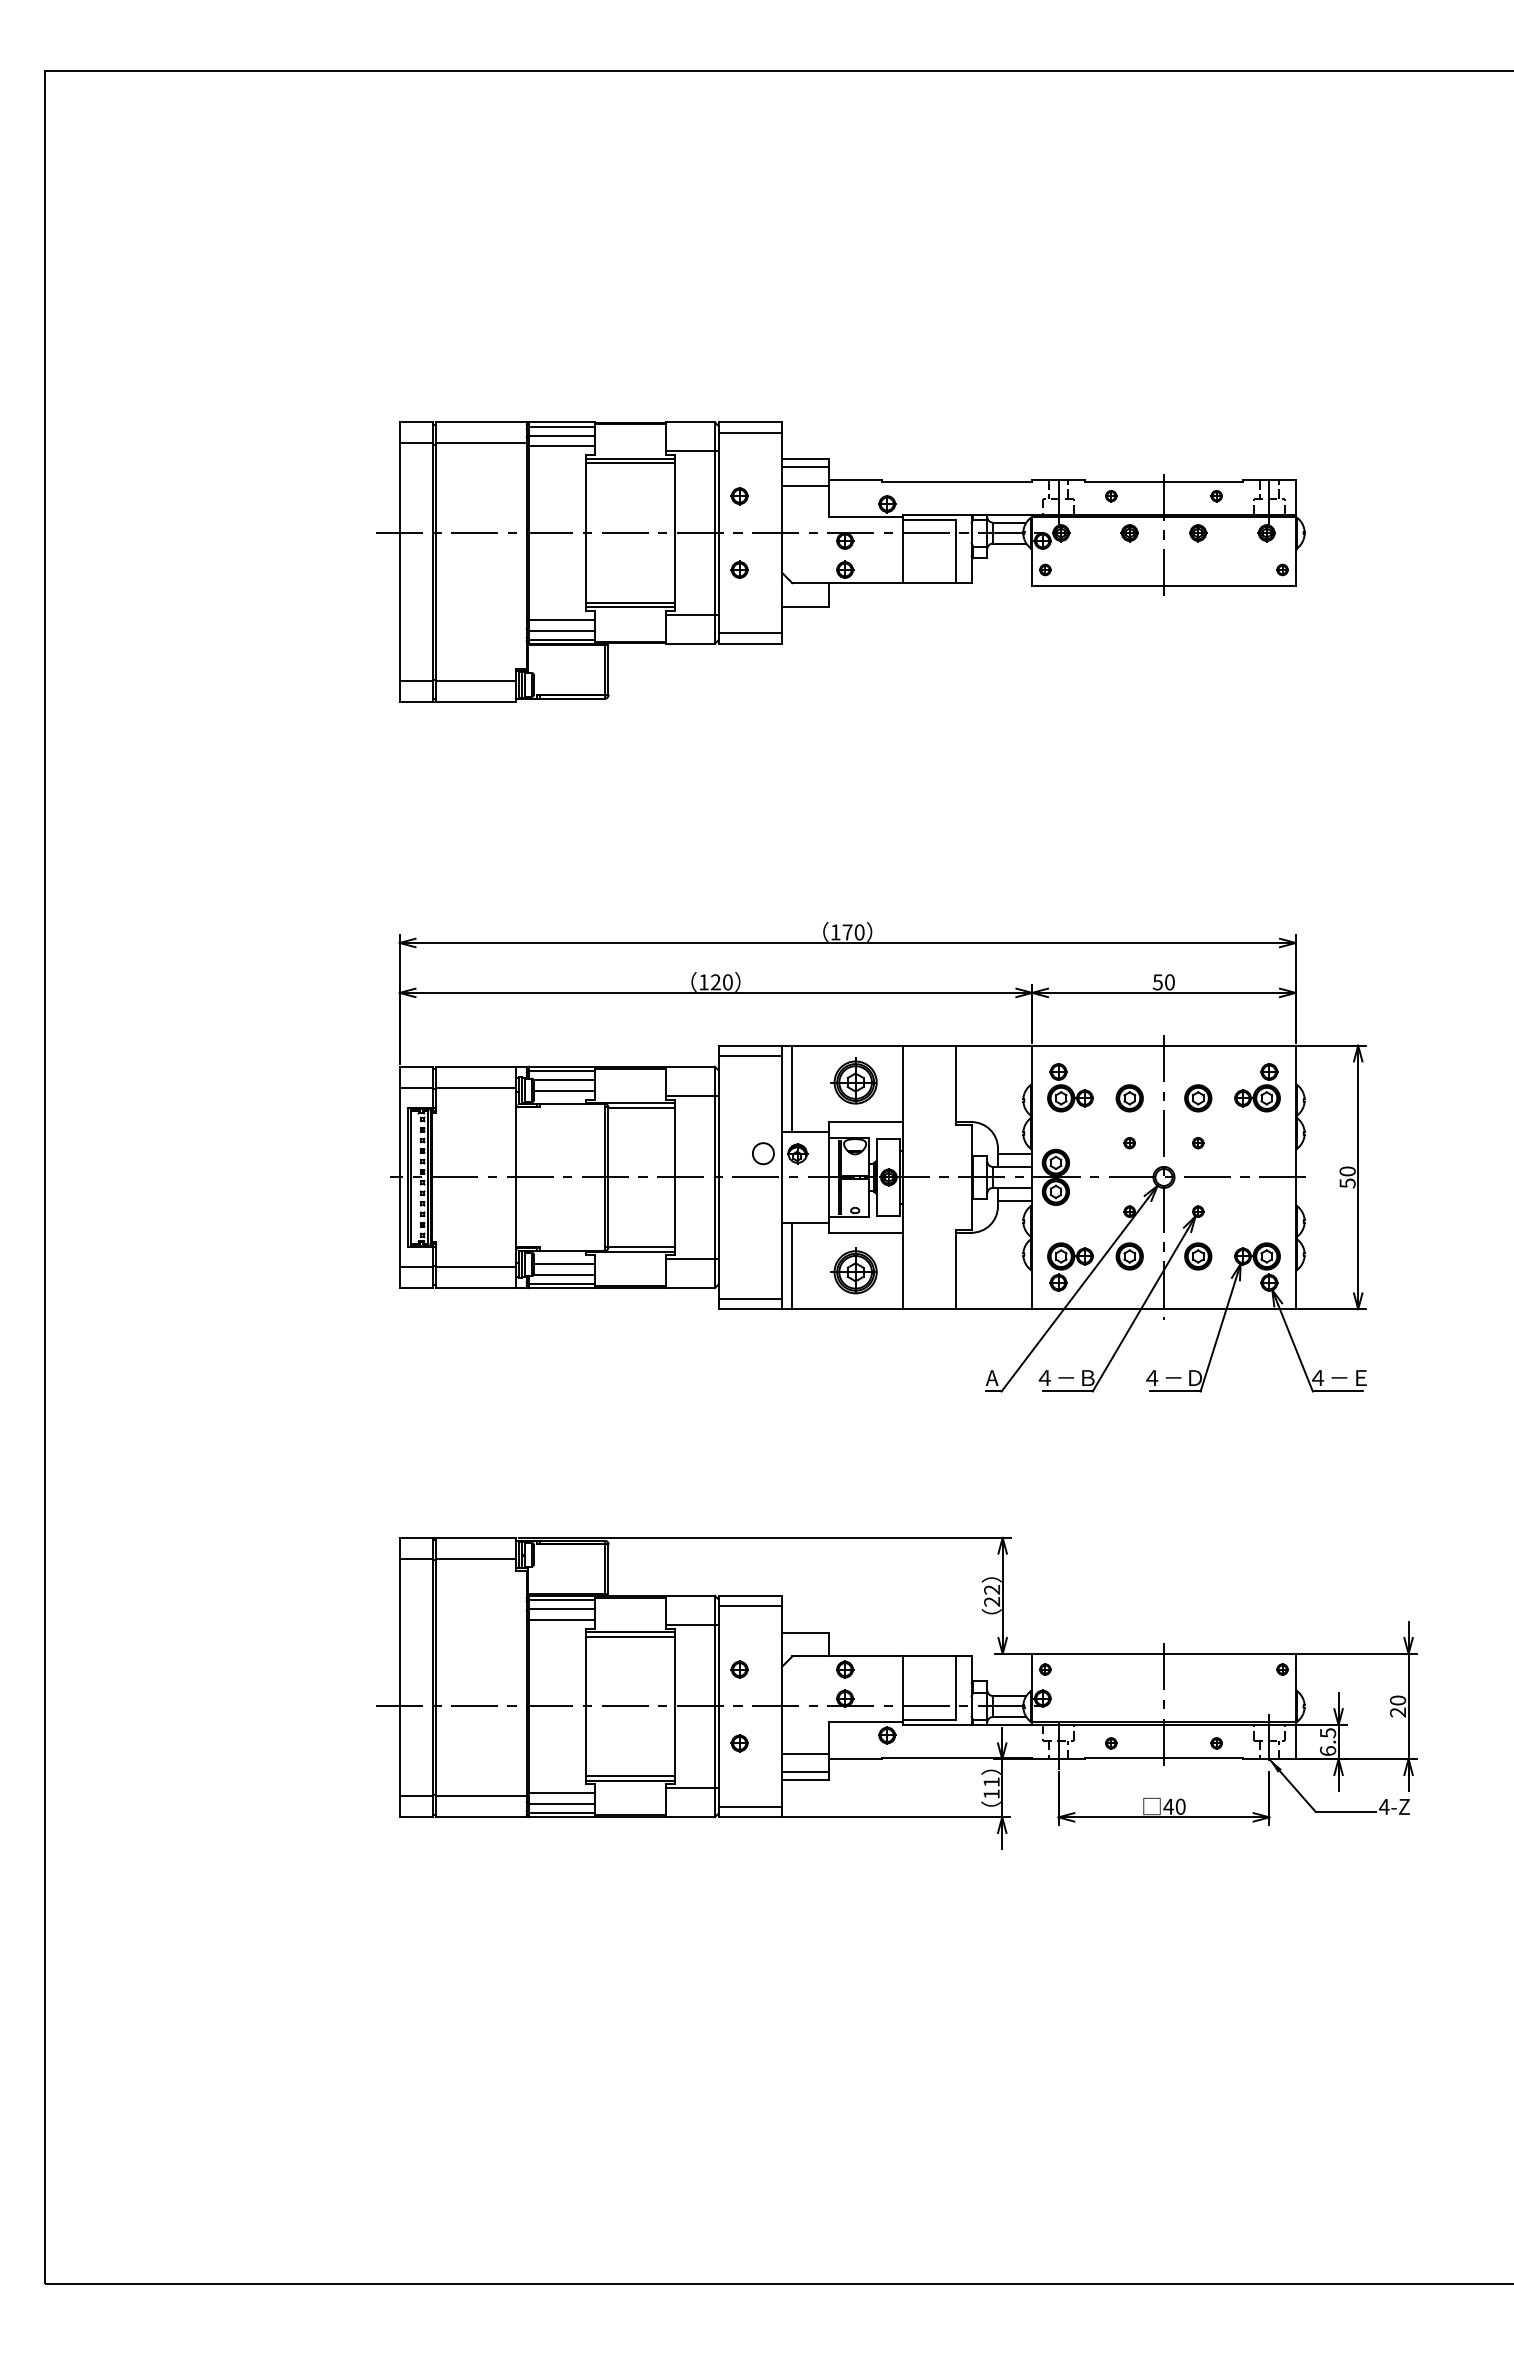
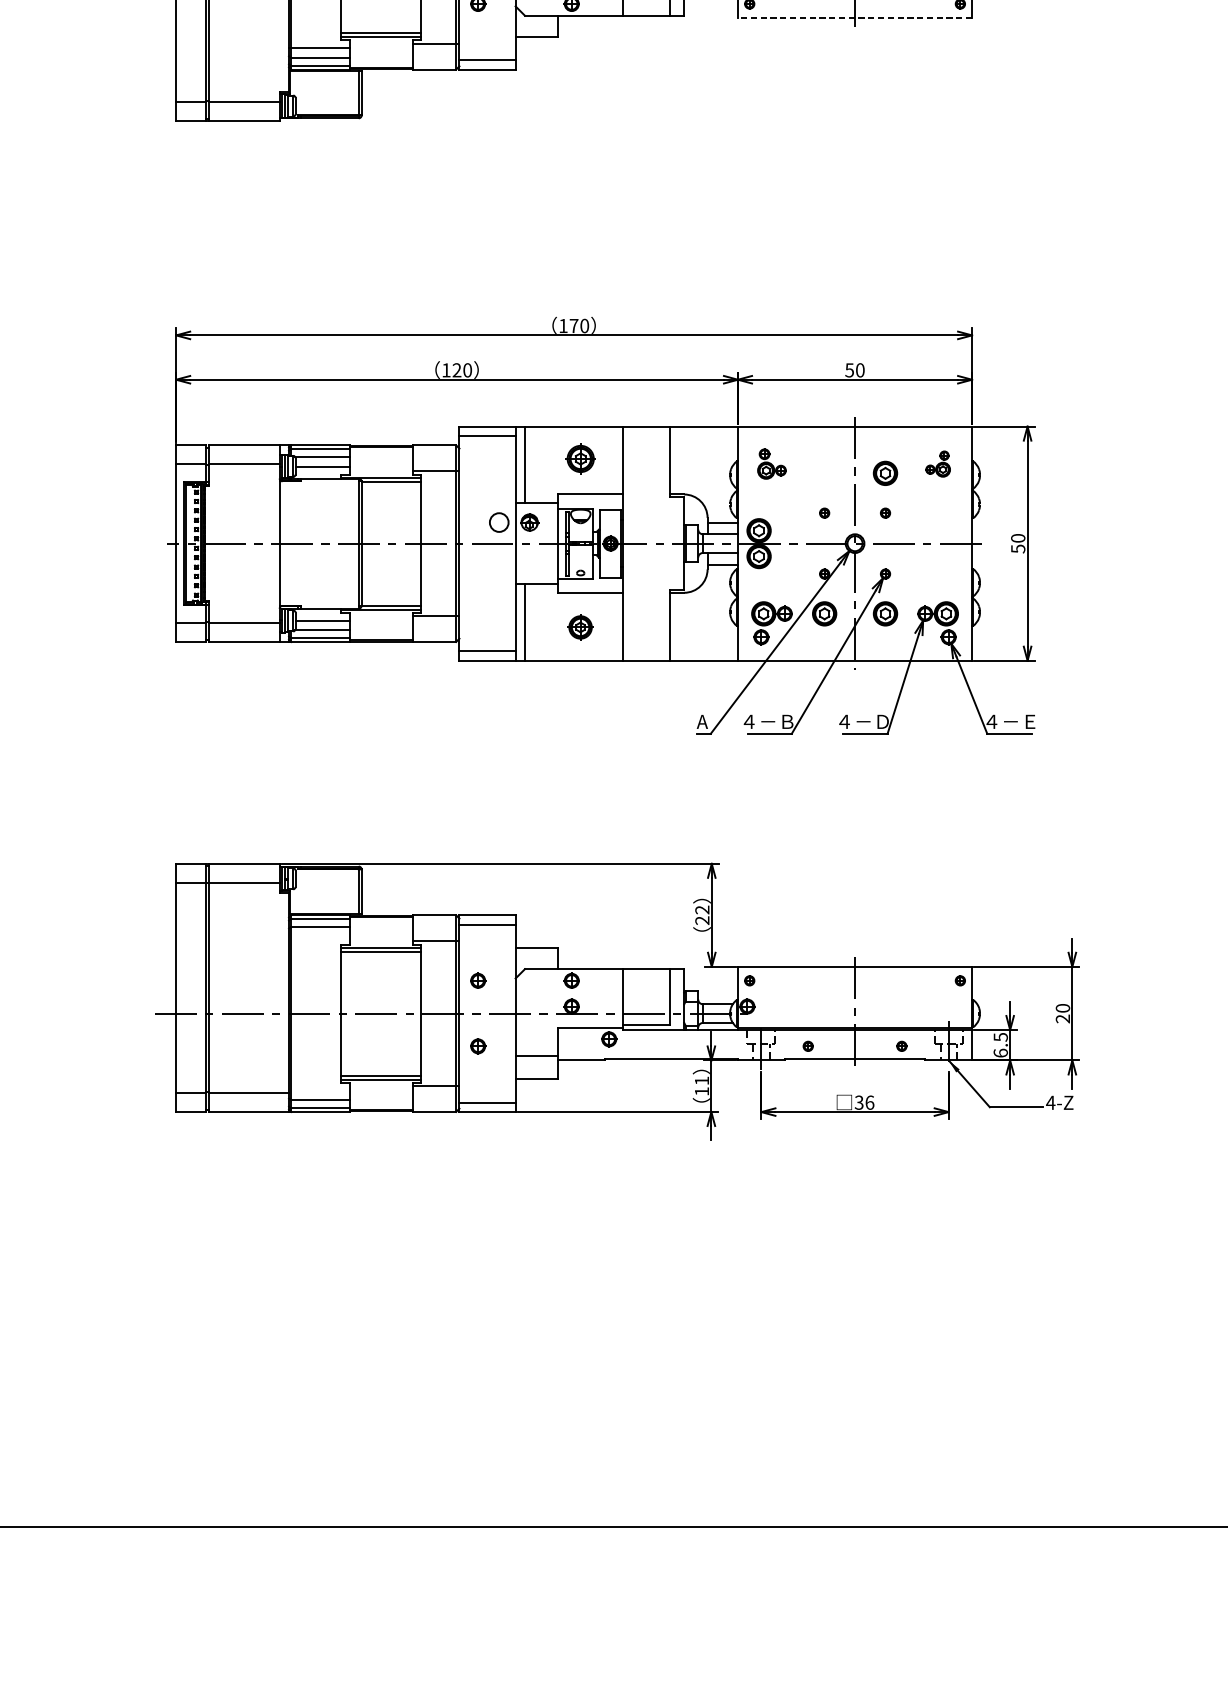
line: (1164, 585) -> (855, 17), solid -> dashed
part: (853, 1080) -> (579, 457), size x0.7
part: (1070, 1087) -> (772, 463), size x0.7
part: (1257, 1087) -> (938, 463), size x0.6
part: (1129, 1098) -> (824, 473), removed
part: (853, 1270) -> (579, 626), size x0.6
line: (560, 1619) -> (318, 936), removed
line: (805, 1772) -> (536, 1072), removed
line: (560, 1793) -> (318, 1090), removed
text: (1174, 1806) -> (864, 1102), 40 -> 36

